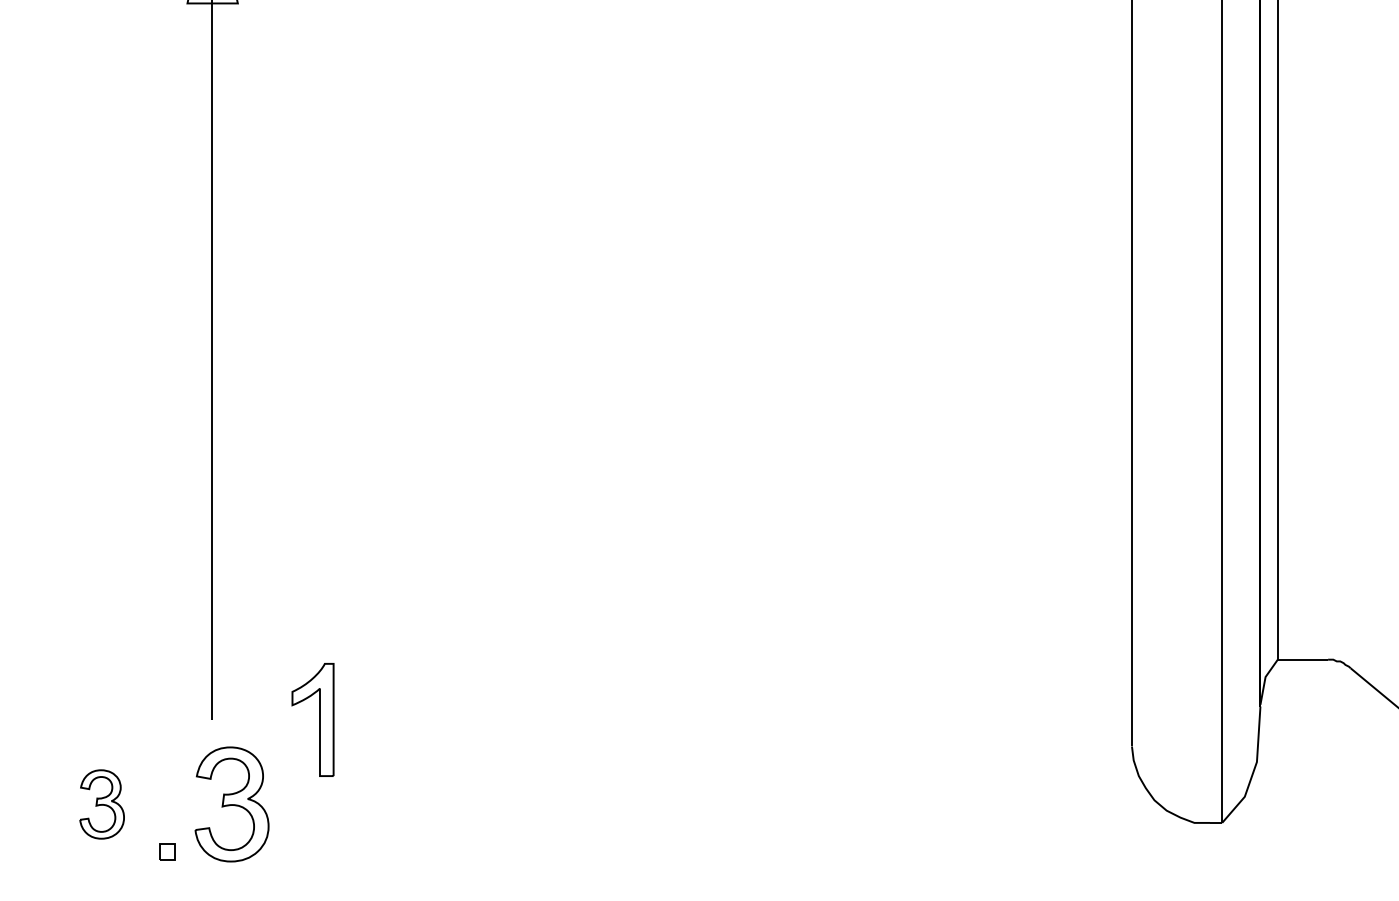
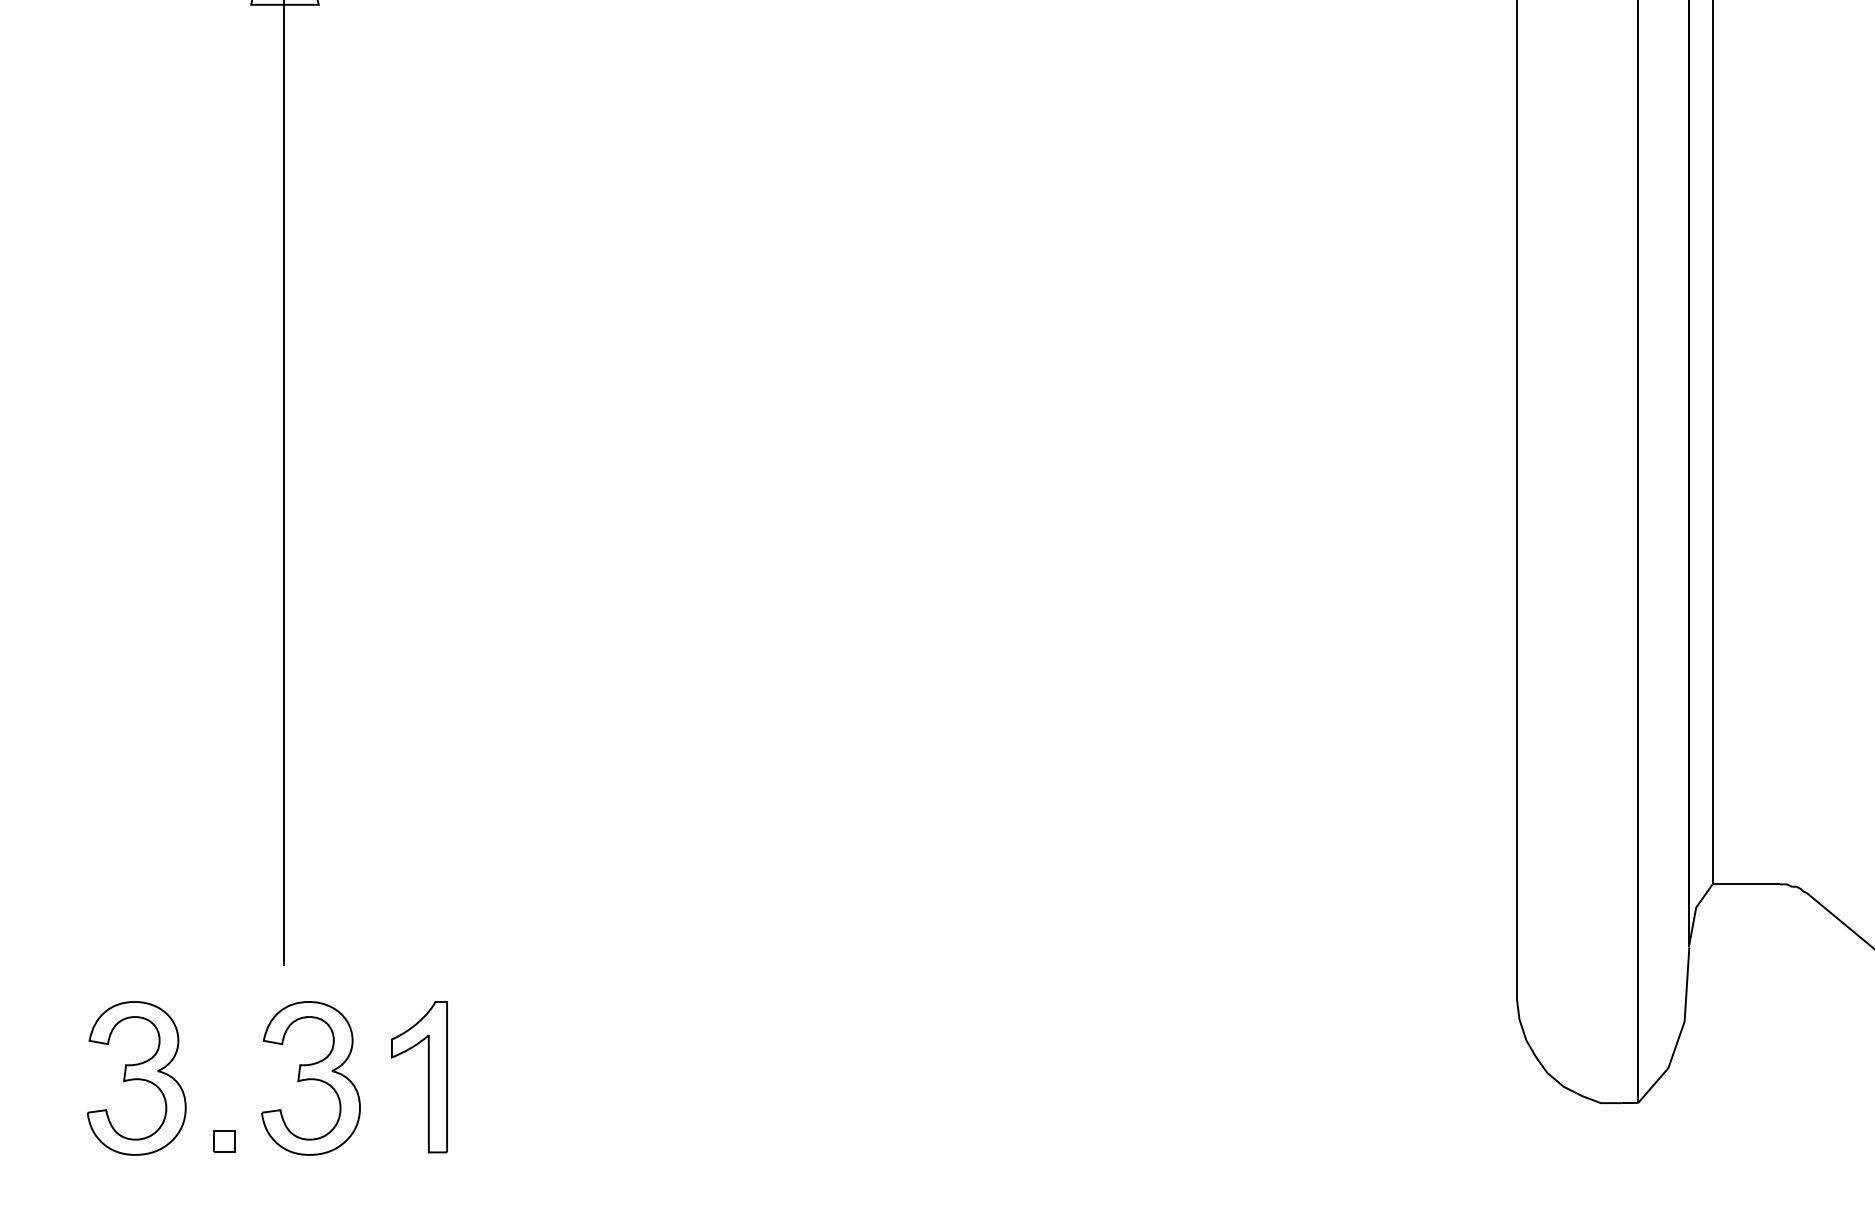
part: (319, 720) -> (428, 1077), moved
part: (101, 804) -> (136, 1078), size x1.67

